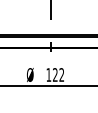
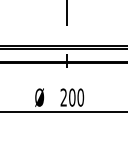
text: (55, 74) -> (72, 96), 122 -> 200

